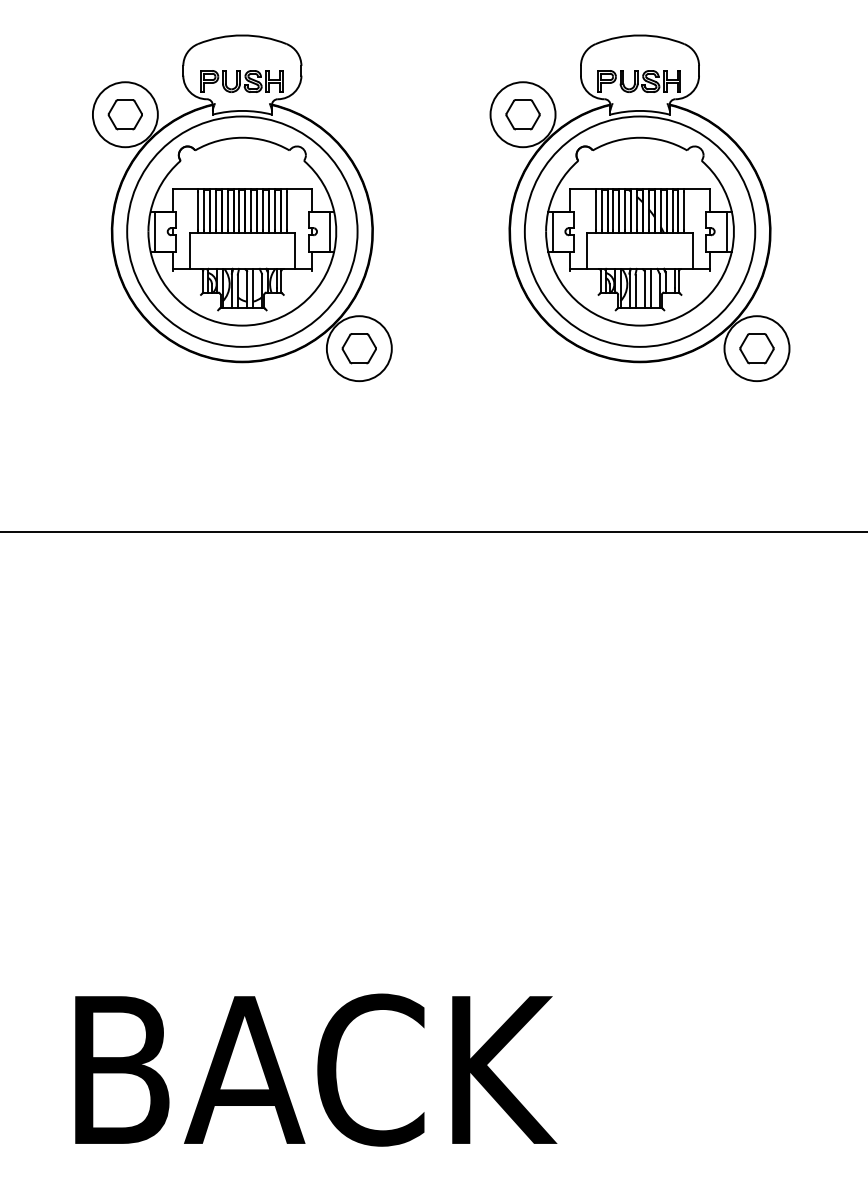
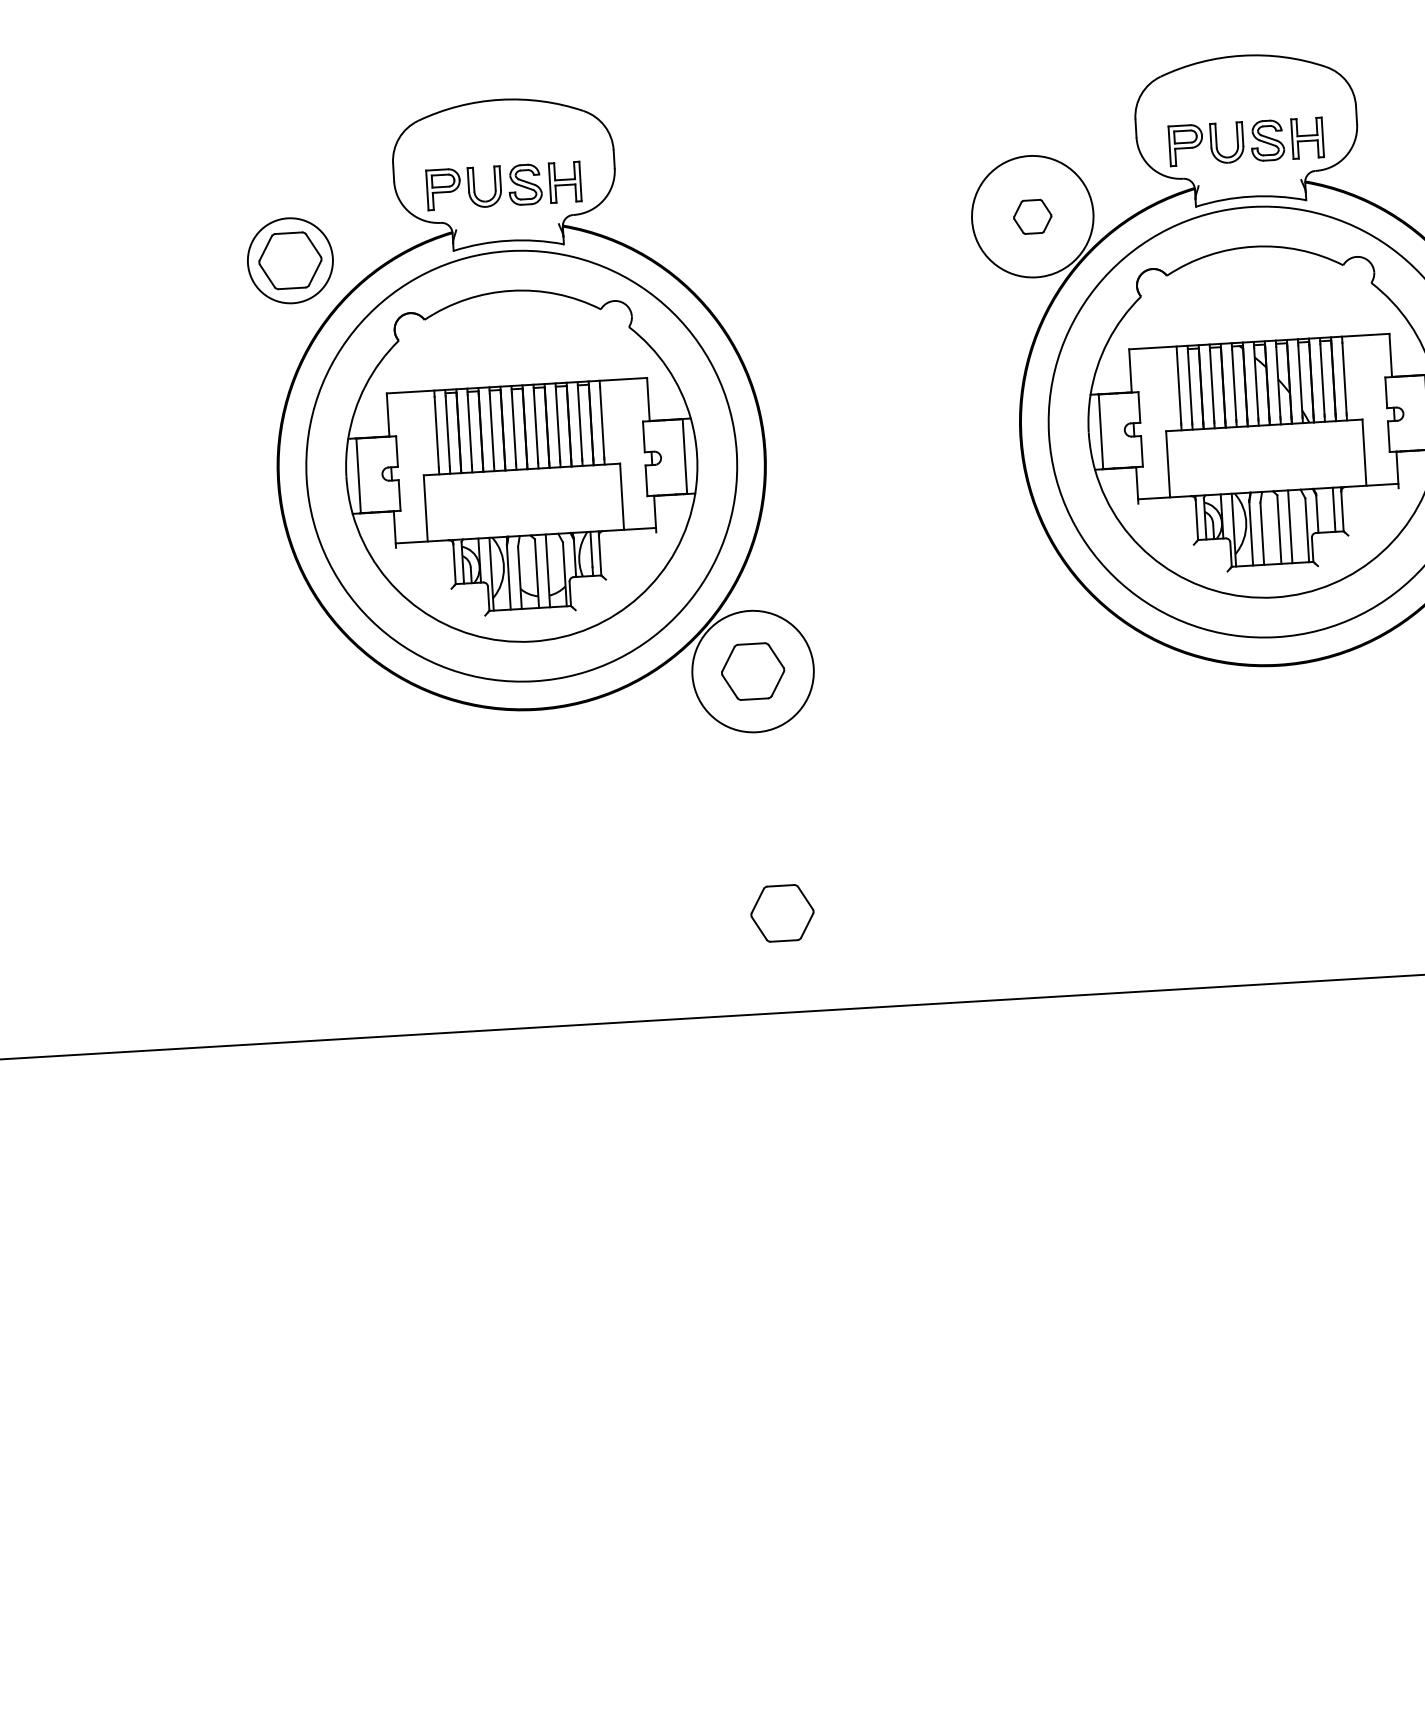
circle: (124, 114) -> (288, 260), size x0.7
part: (522, 114) -> (1031, 216), size x0.6
part: (366, 478) -> (780, 913), added

